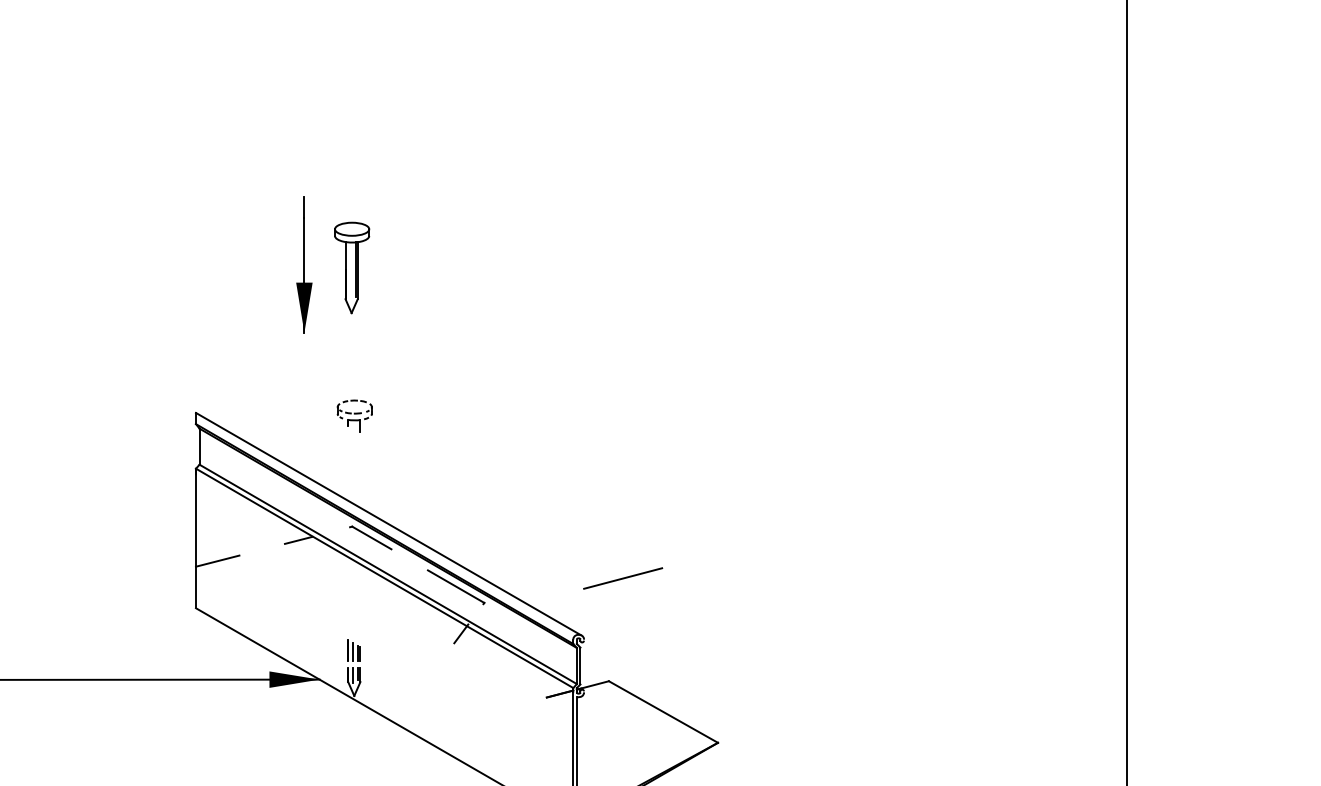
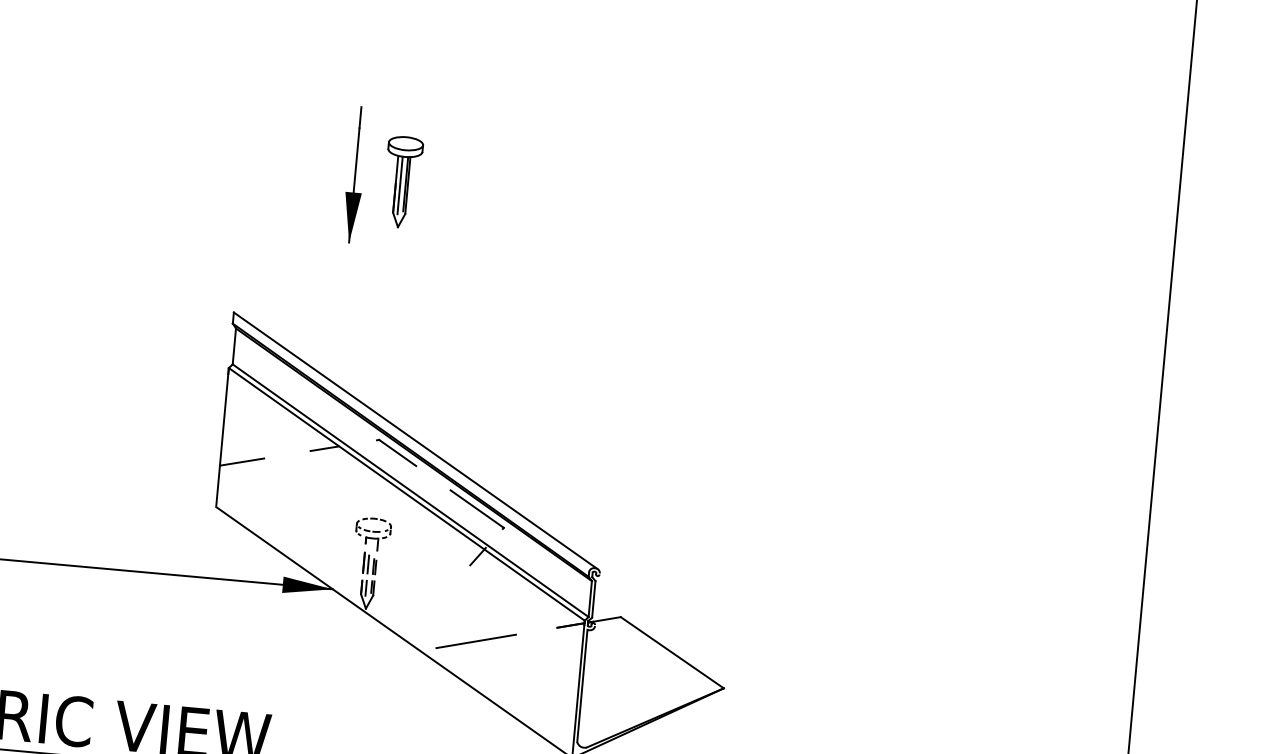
line: (350, 271) -> (400, 185), added
part: (354, 415) -> (372, 533), moved
line: (623, 578) -> (476, 641), moved

